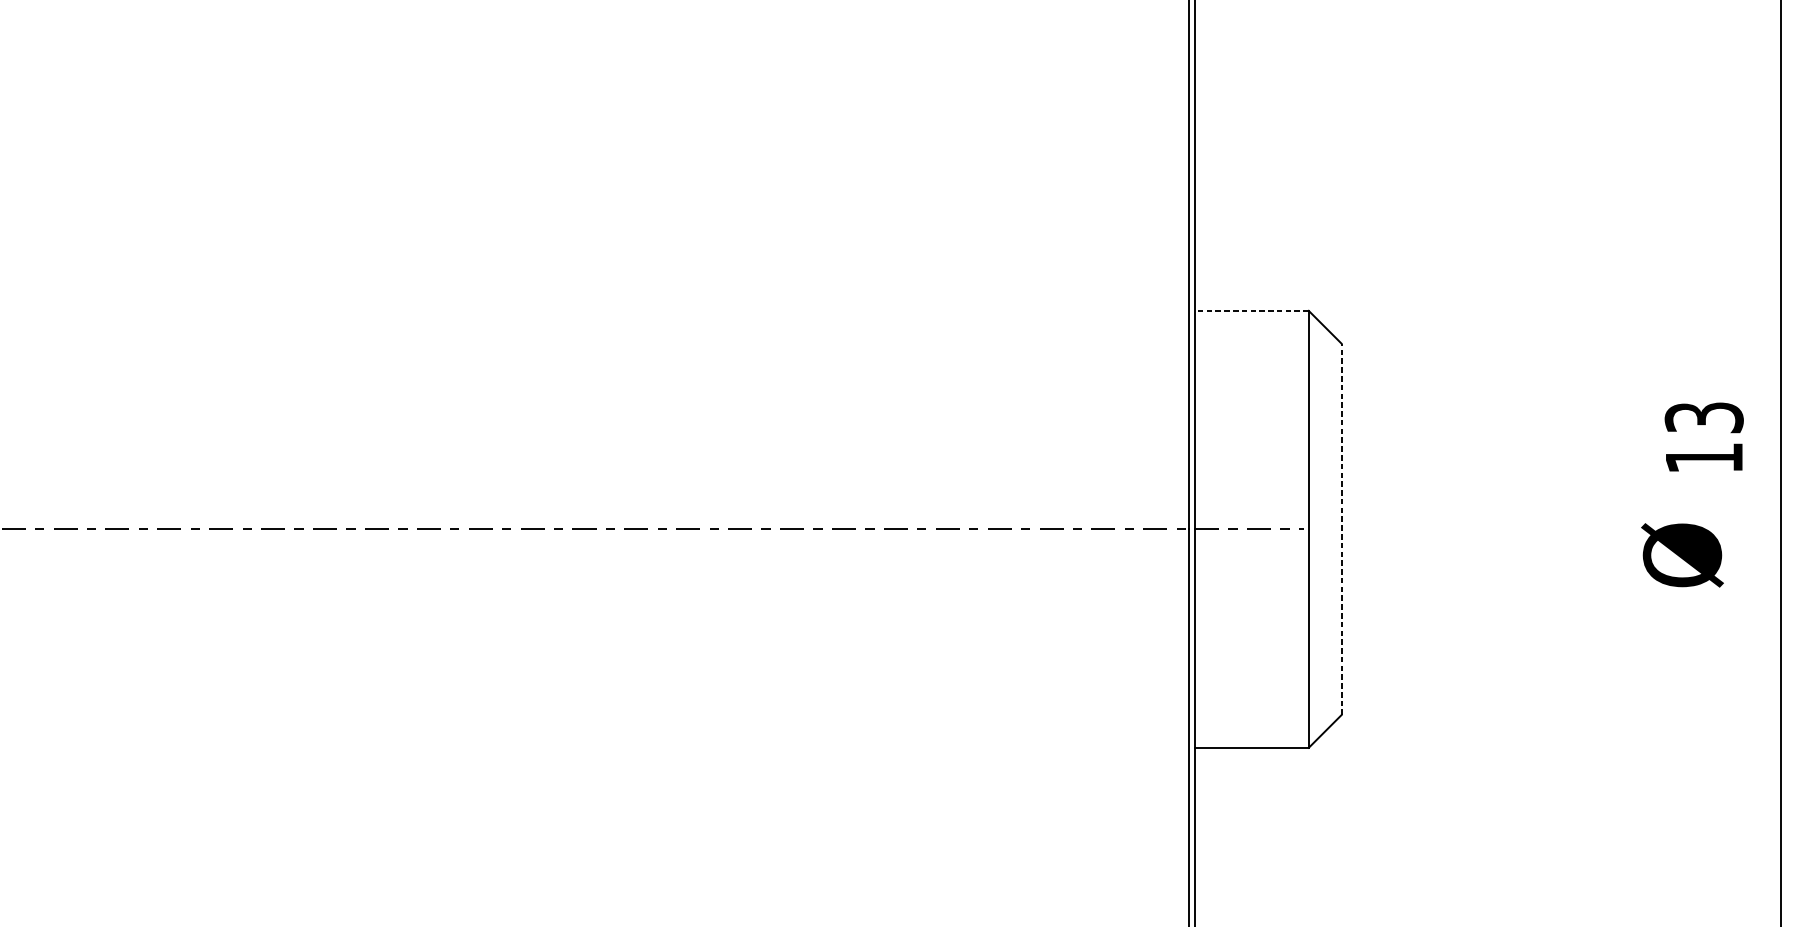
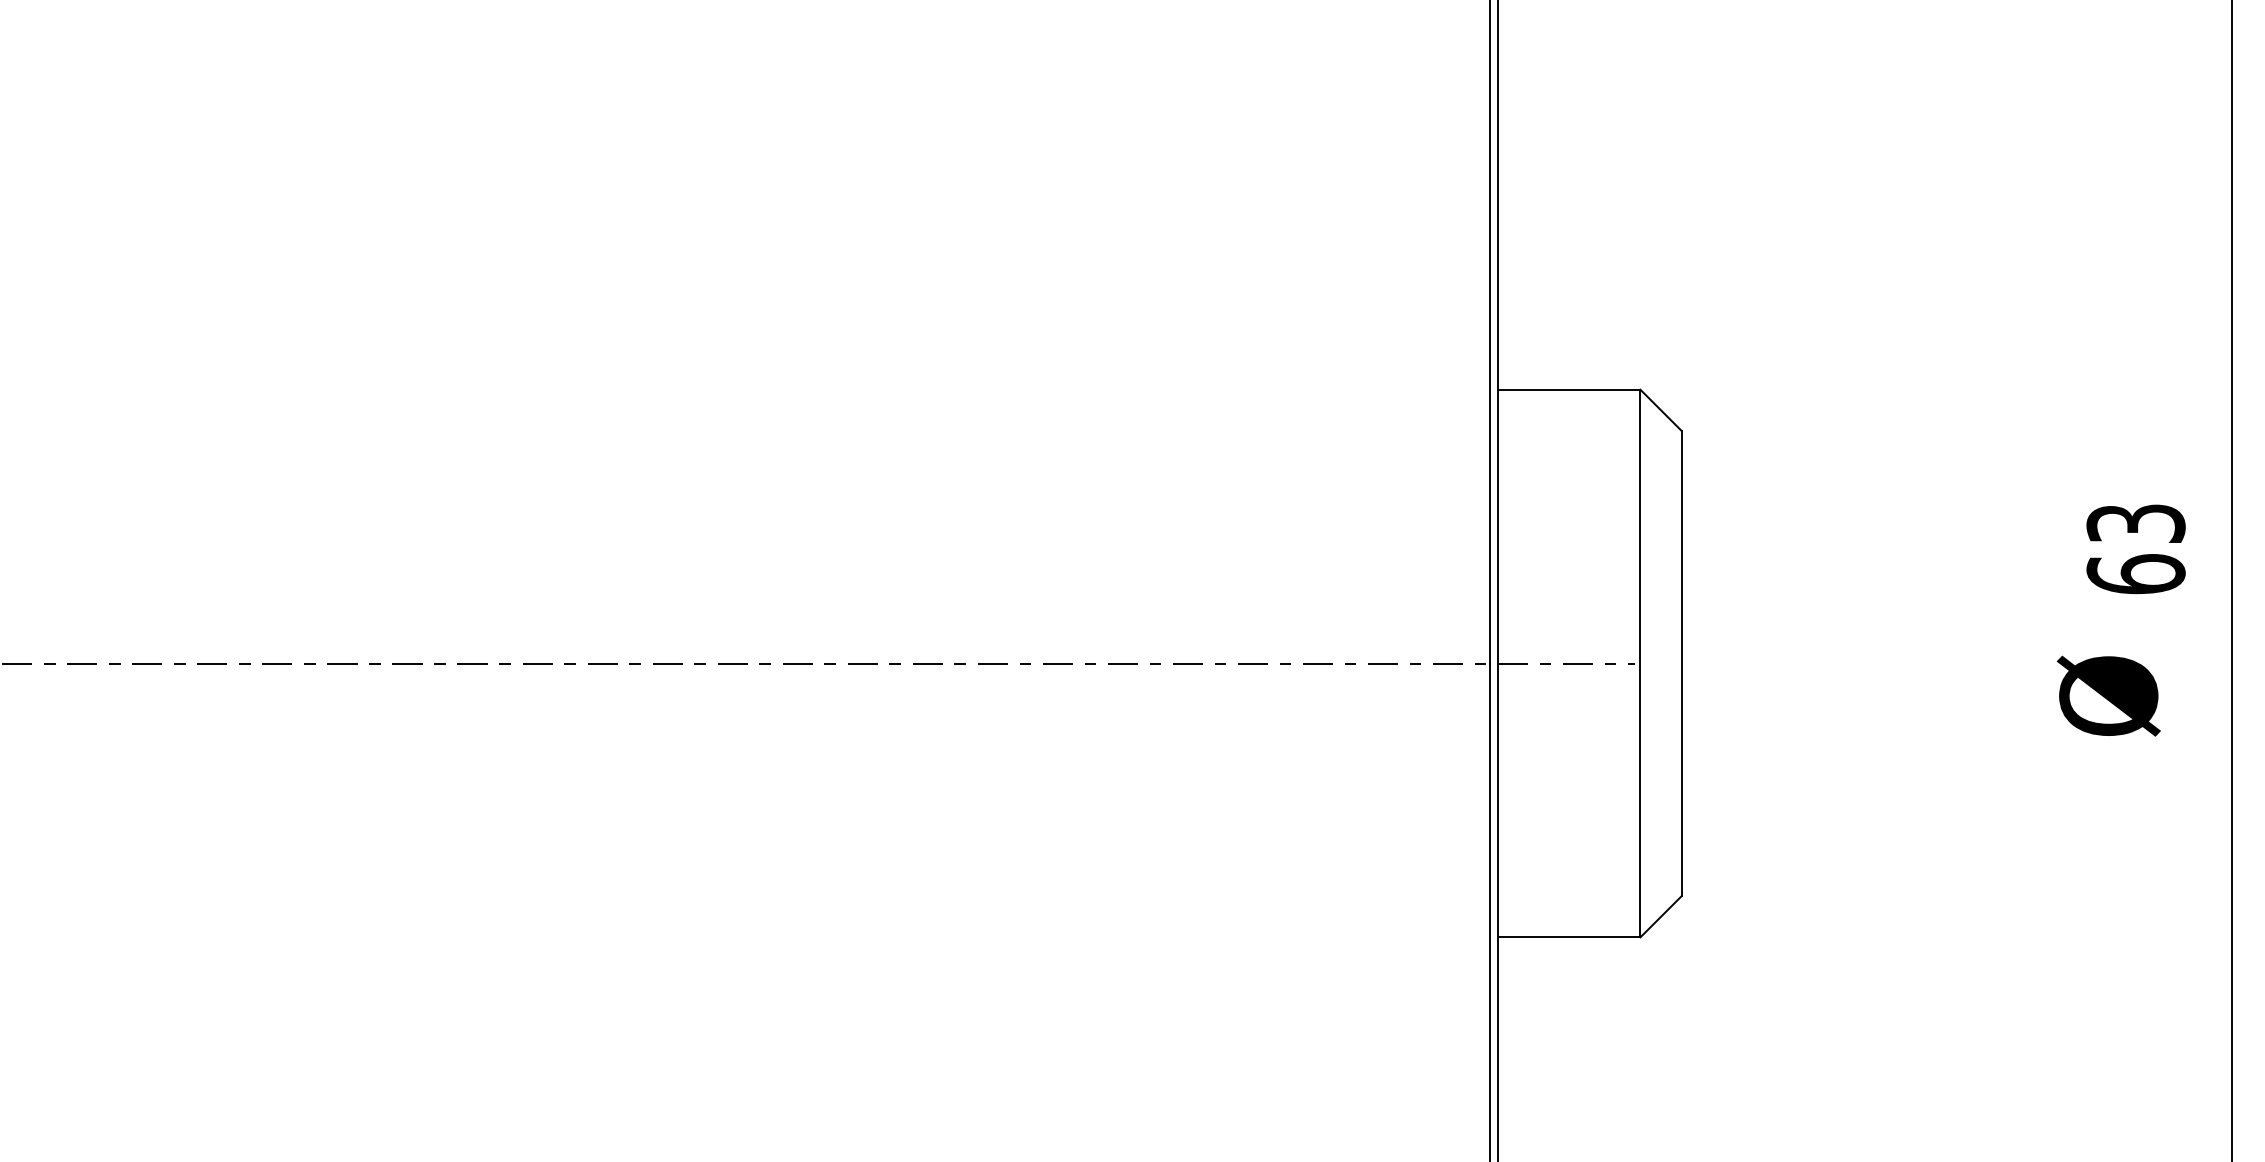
line: (1251, 310) -> (1568, 389), dashed -> solid
text: (1703, 458) -> (2135, 574), 13 -> 63
line: (1341, 529) -> (1681, 663), dashed -> solid

